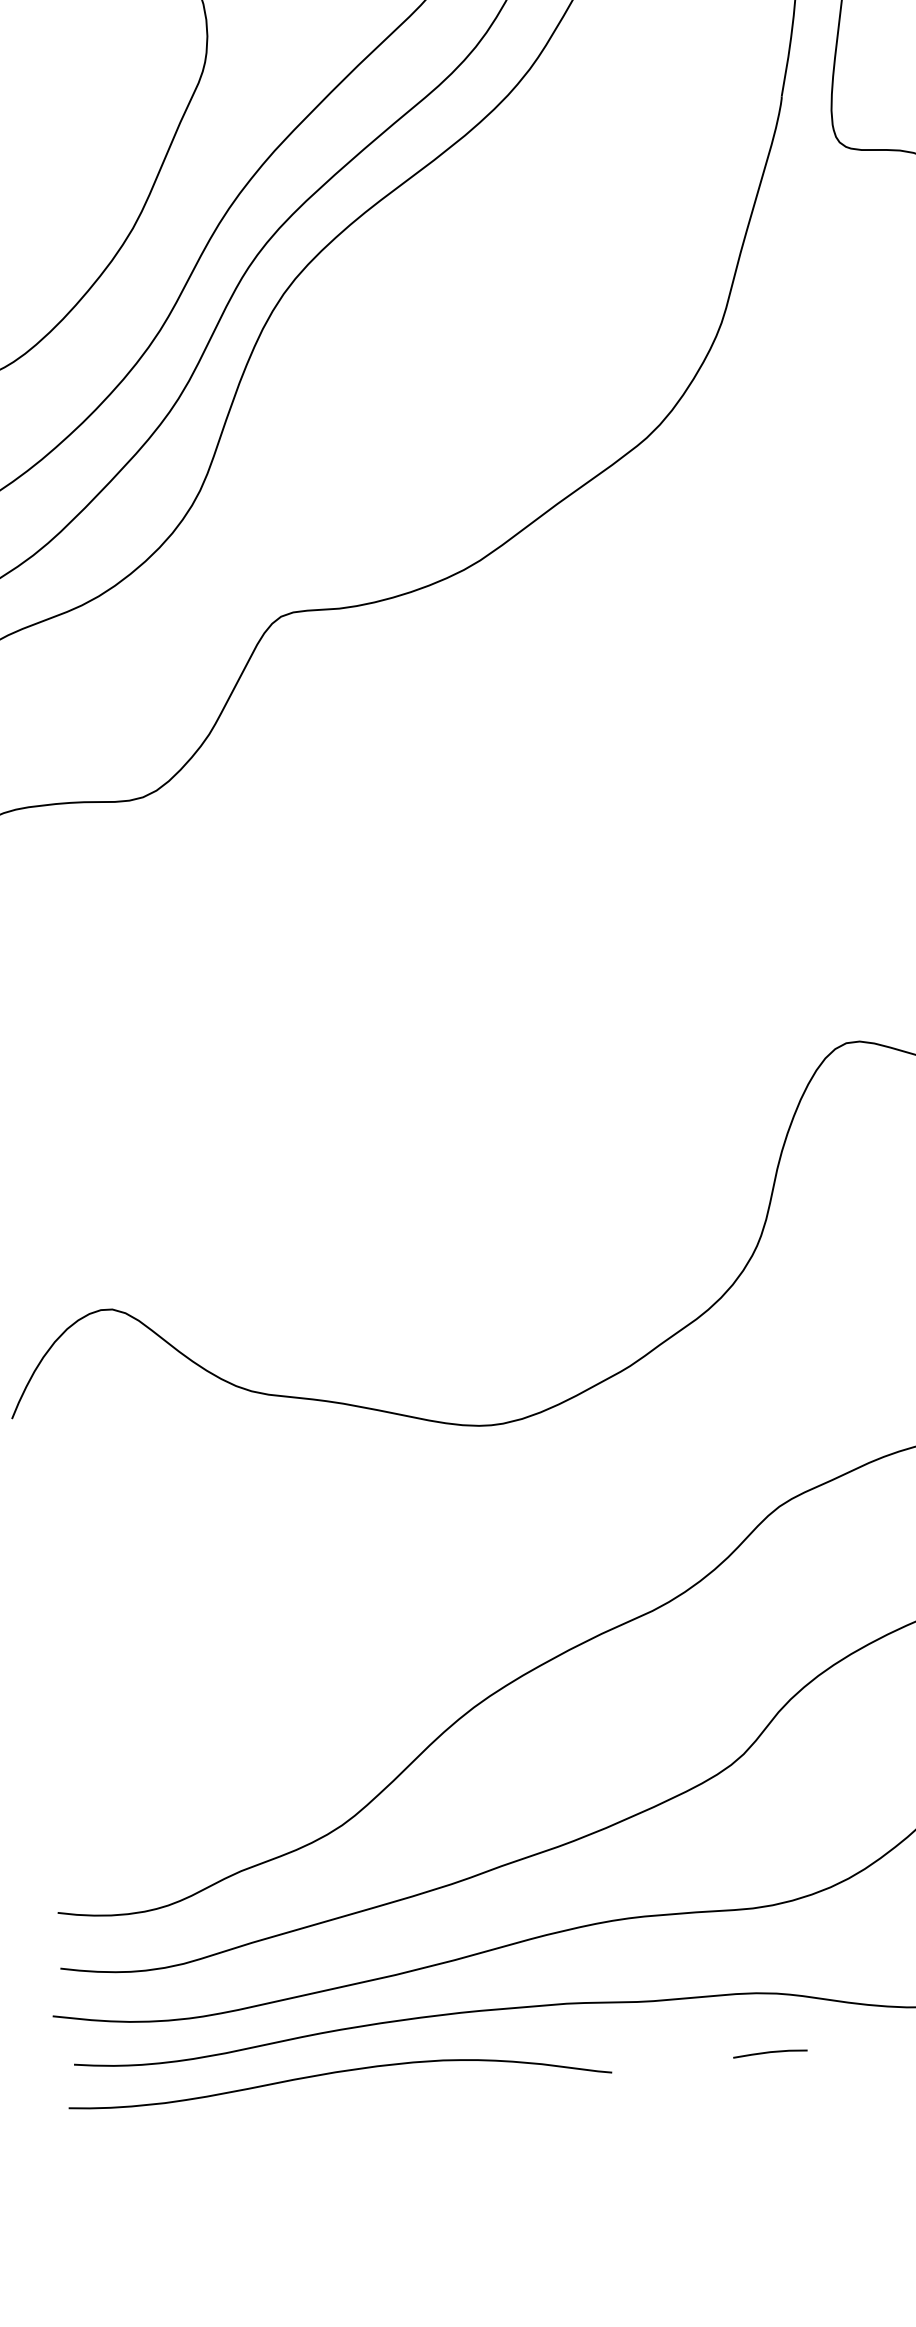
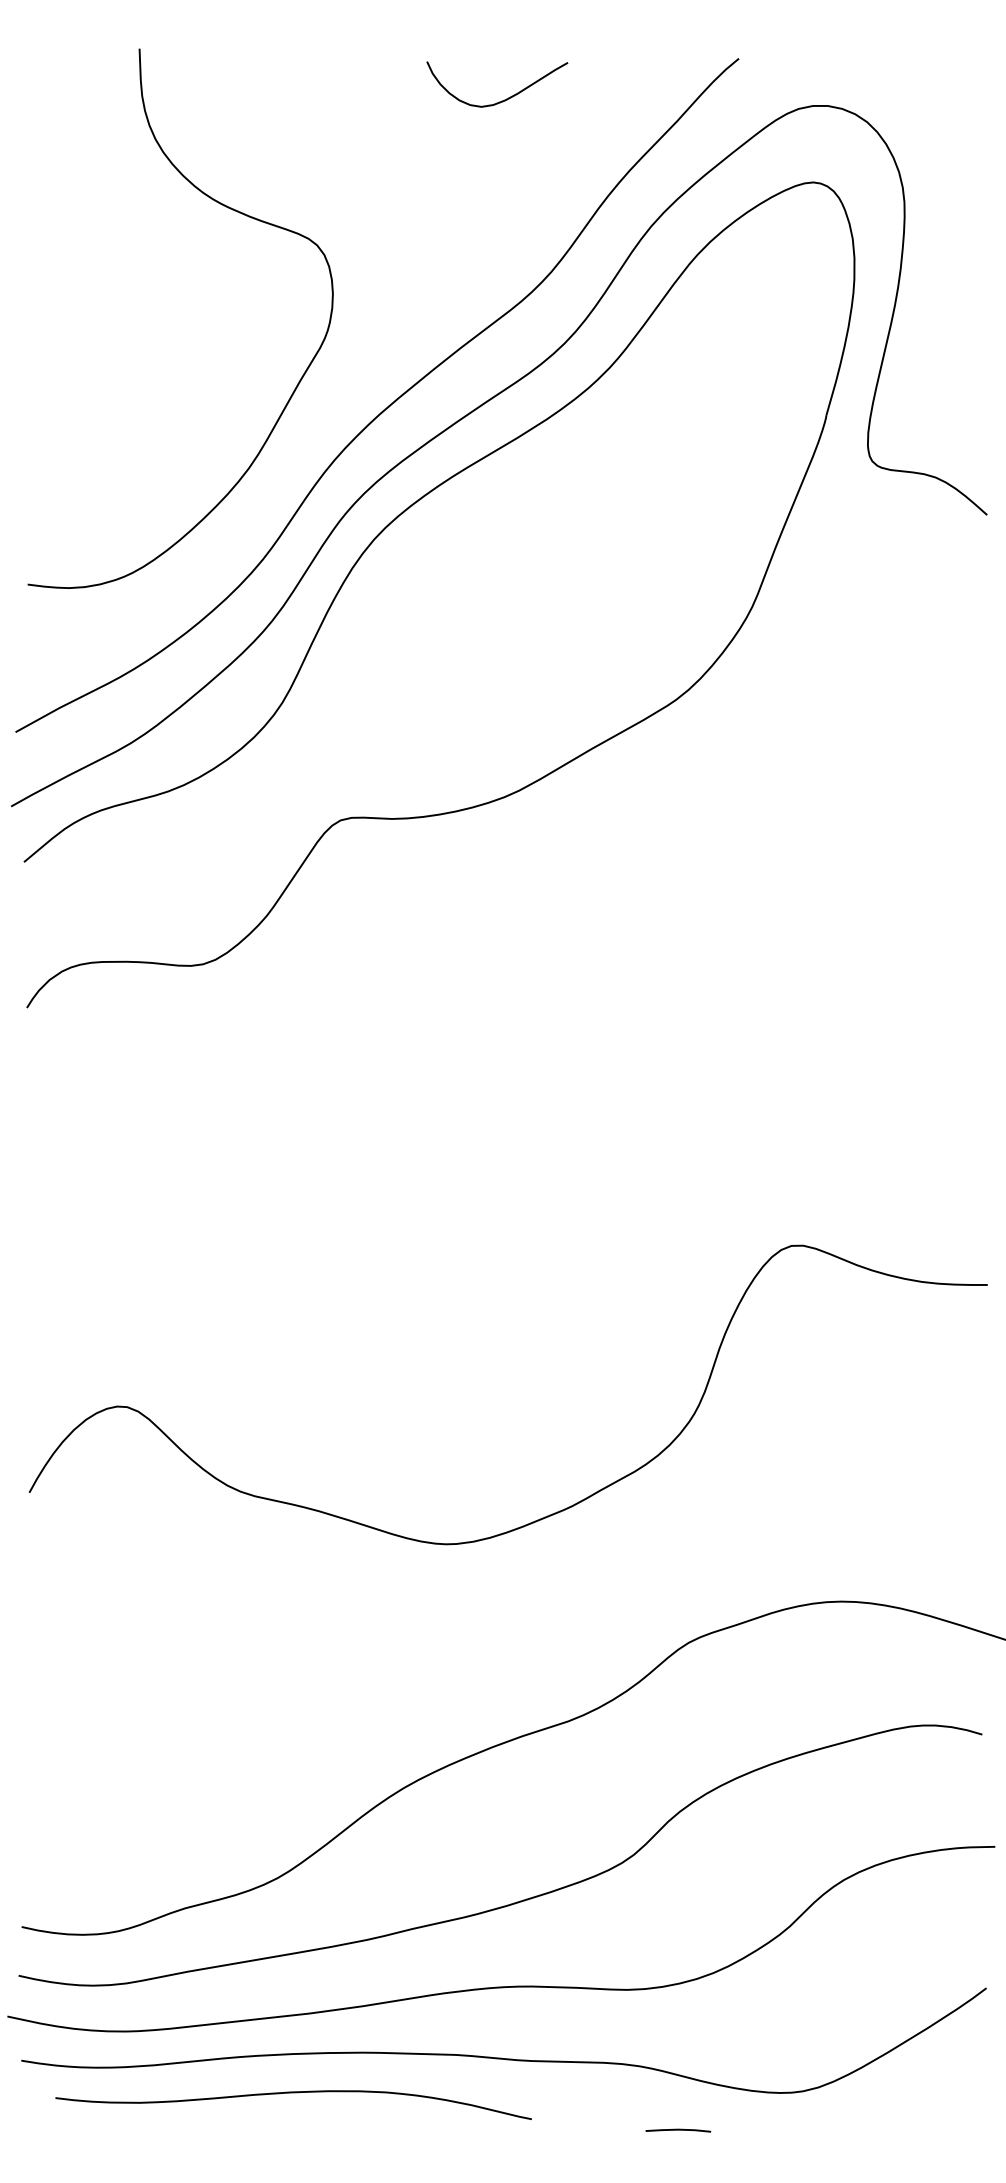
line: (770, 2053) -> (678, 2130), moved
curve: (338, 2073) -> (293, 2093), moved

